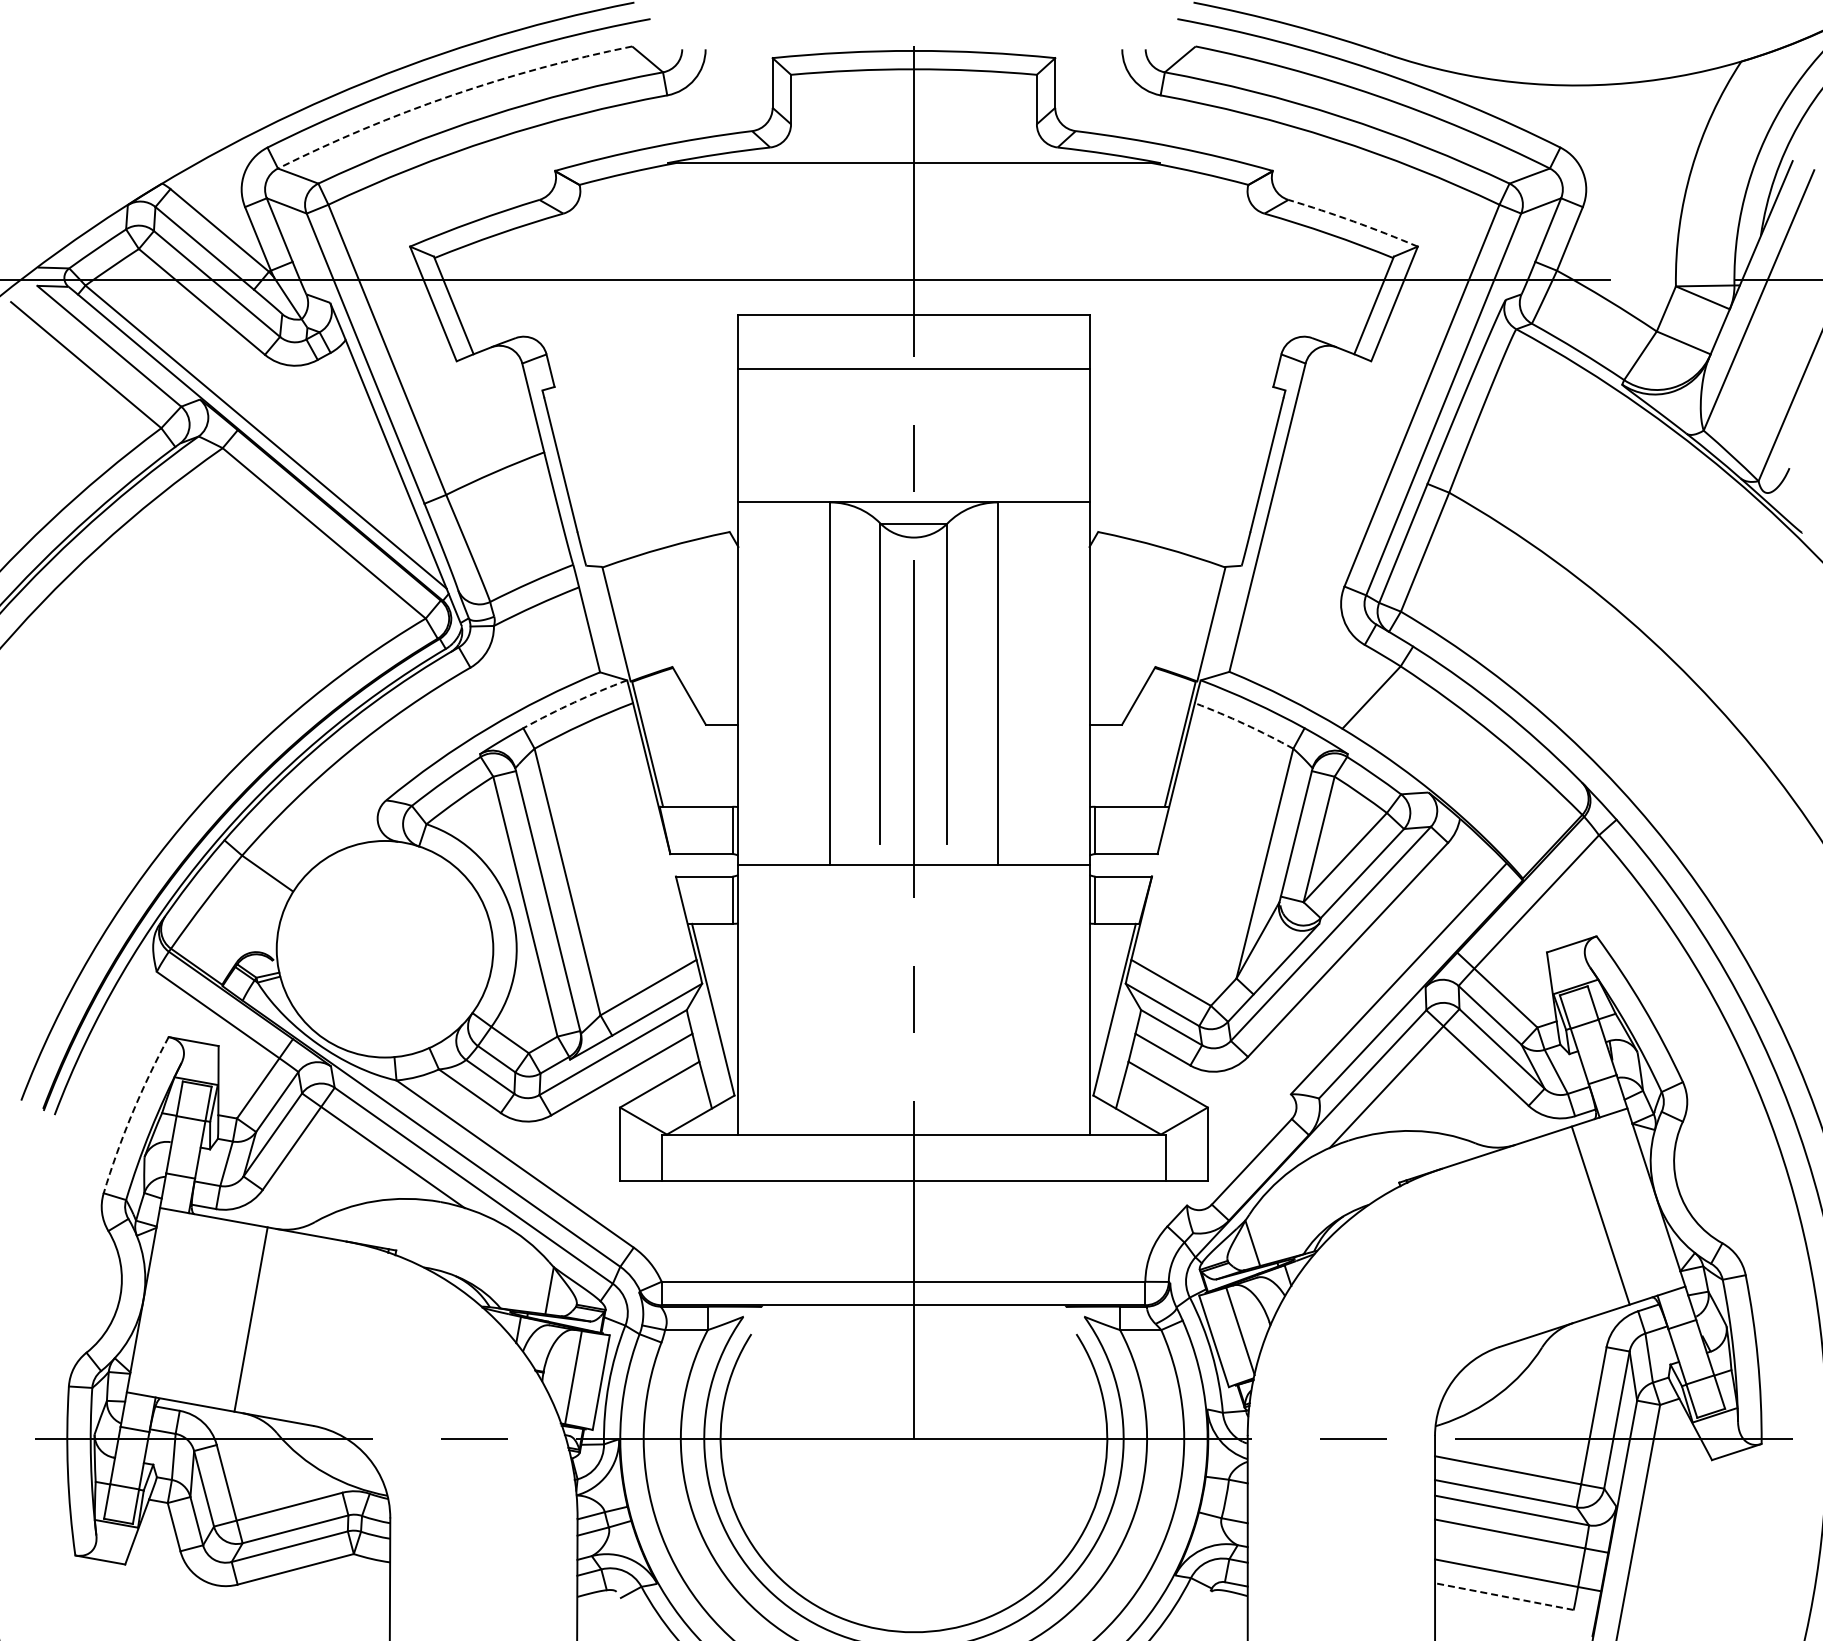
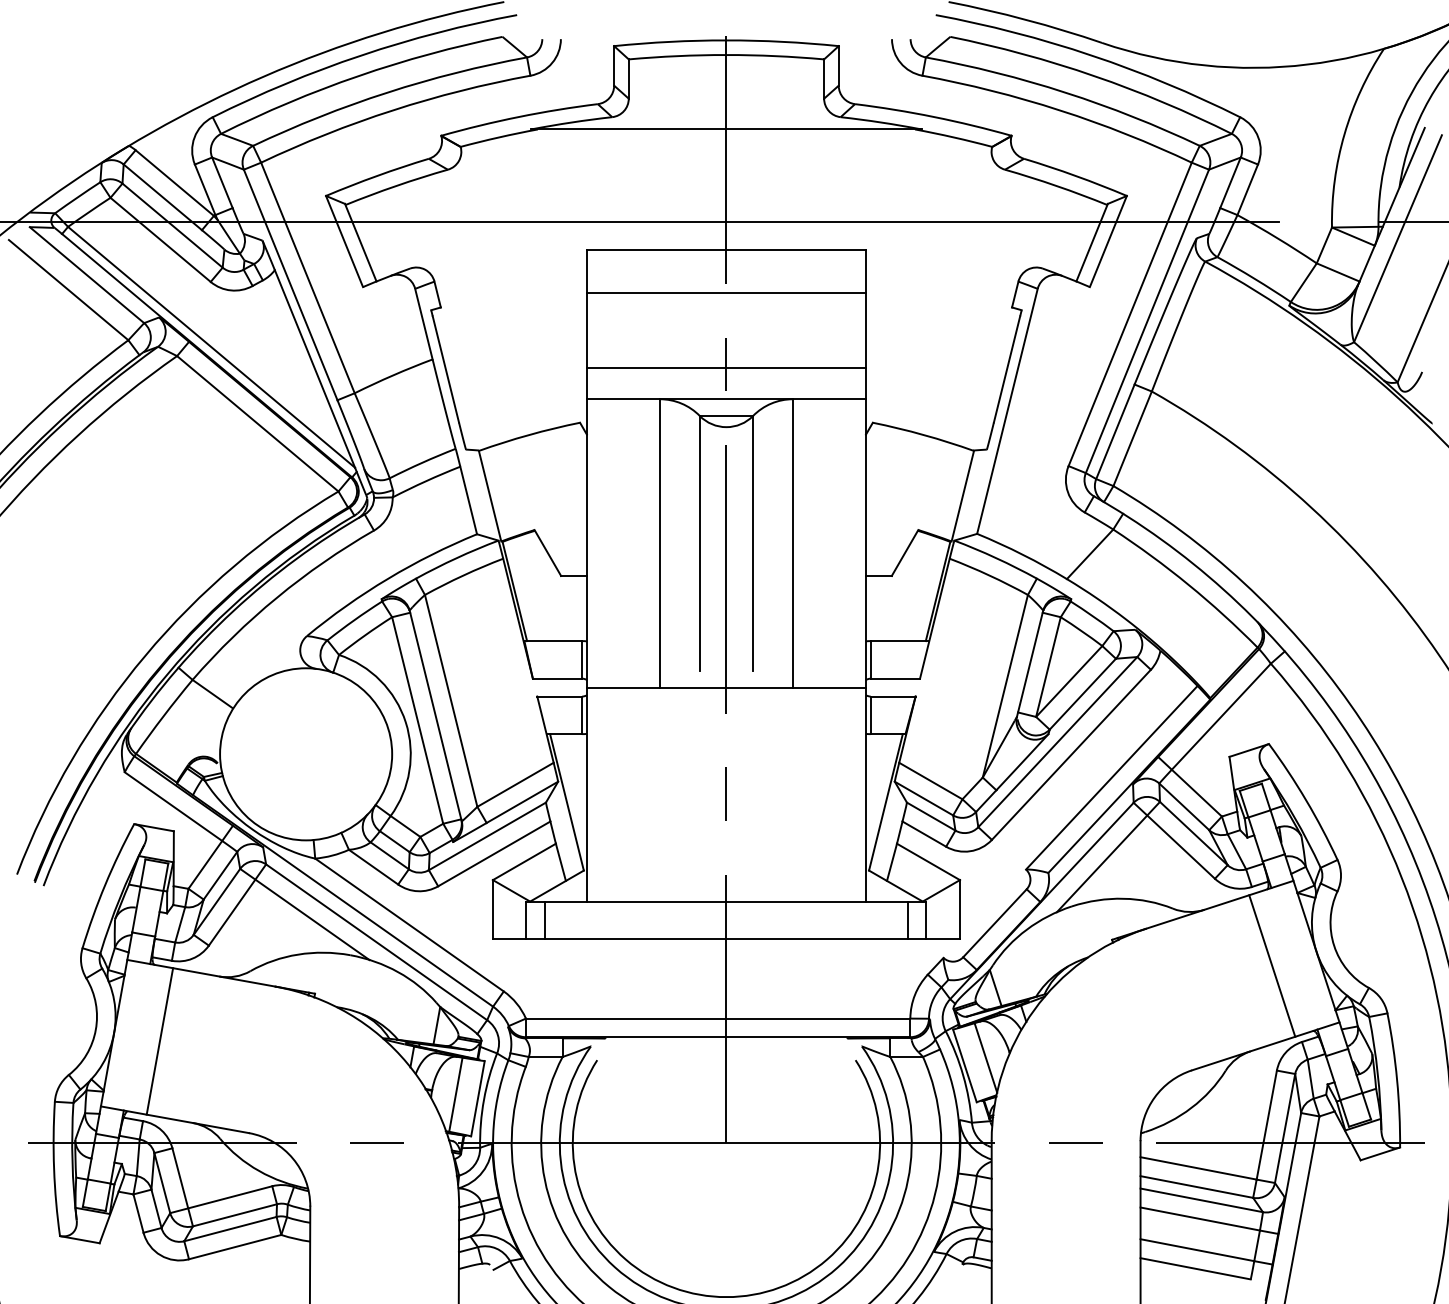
arc: (451, 95) -> (358, 75), dashed -> solid
arc: (1353, 221) -> (1075, 175), dashed -> solid
line: (913, 463) -> (726, 368), added
arc: (574, 702) -> (456, 558), dashed -> solid
arc: (1244, 724) -> (989, 575), dashed -> solid
arc: (132, 1113) -> (105, 884), dashed -> solid
line: (685, 1157) -> (544, 919), added
line: (1142, 1157) -> (908, 919), added
line: (250, 1319) -> (159, 1041), moved
line: (1504, 1596) -> (1195, 1268), dashed -> solid

